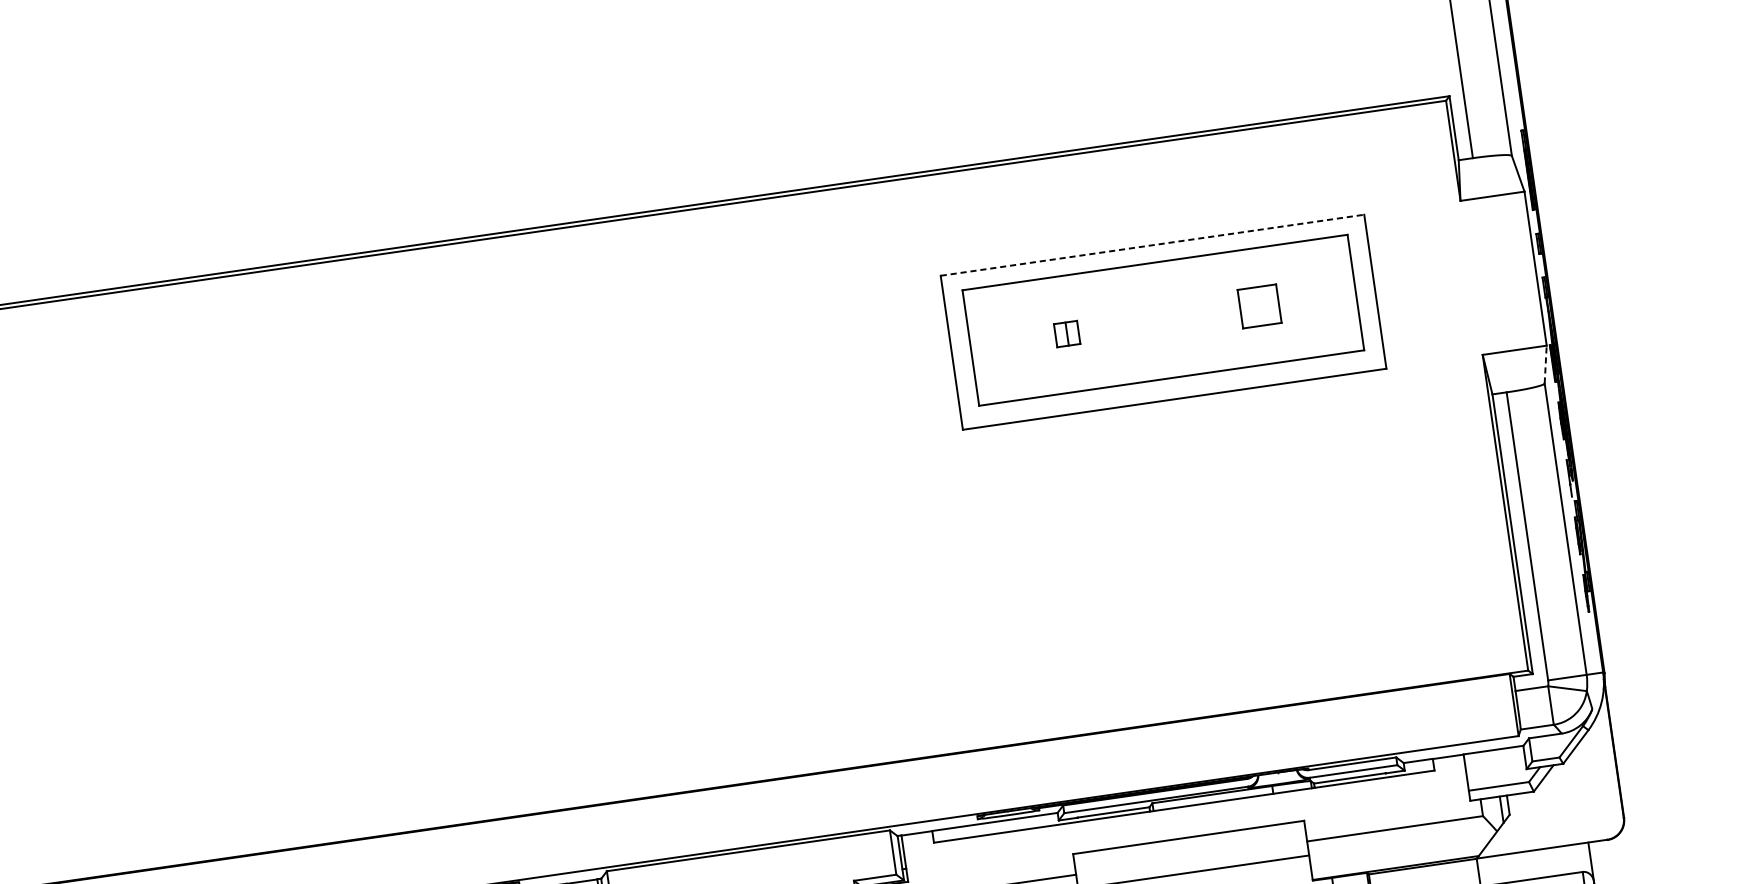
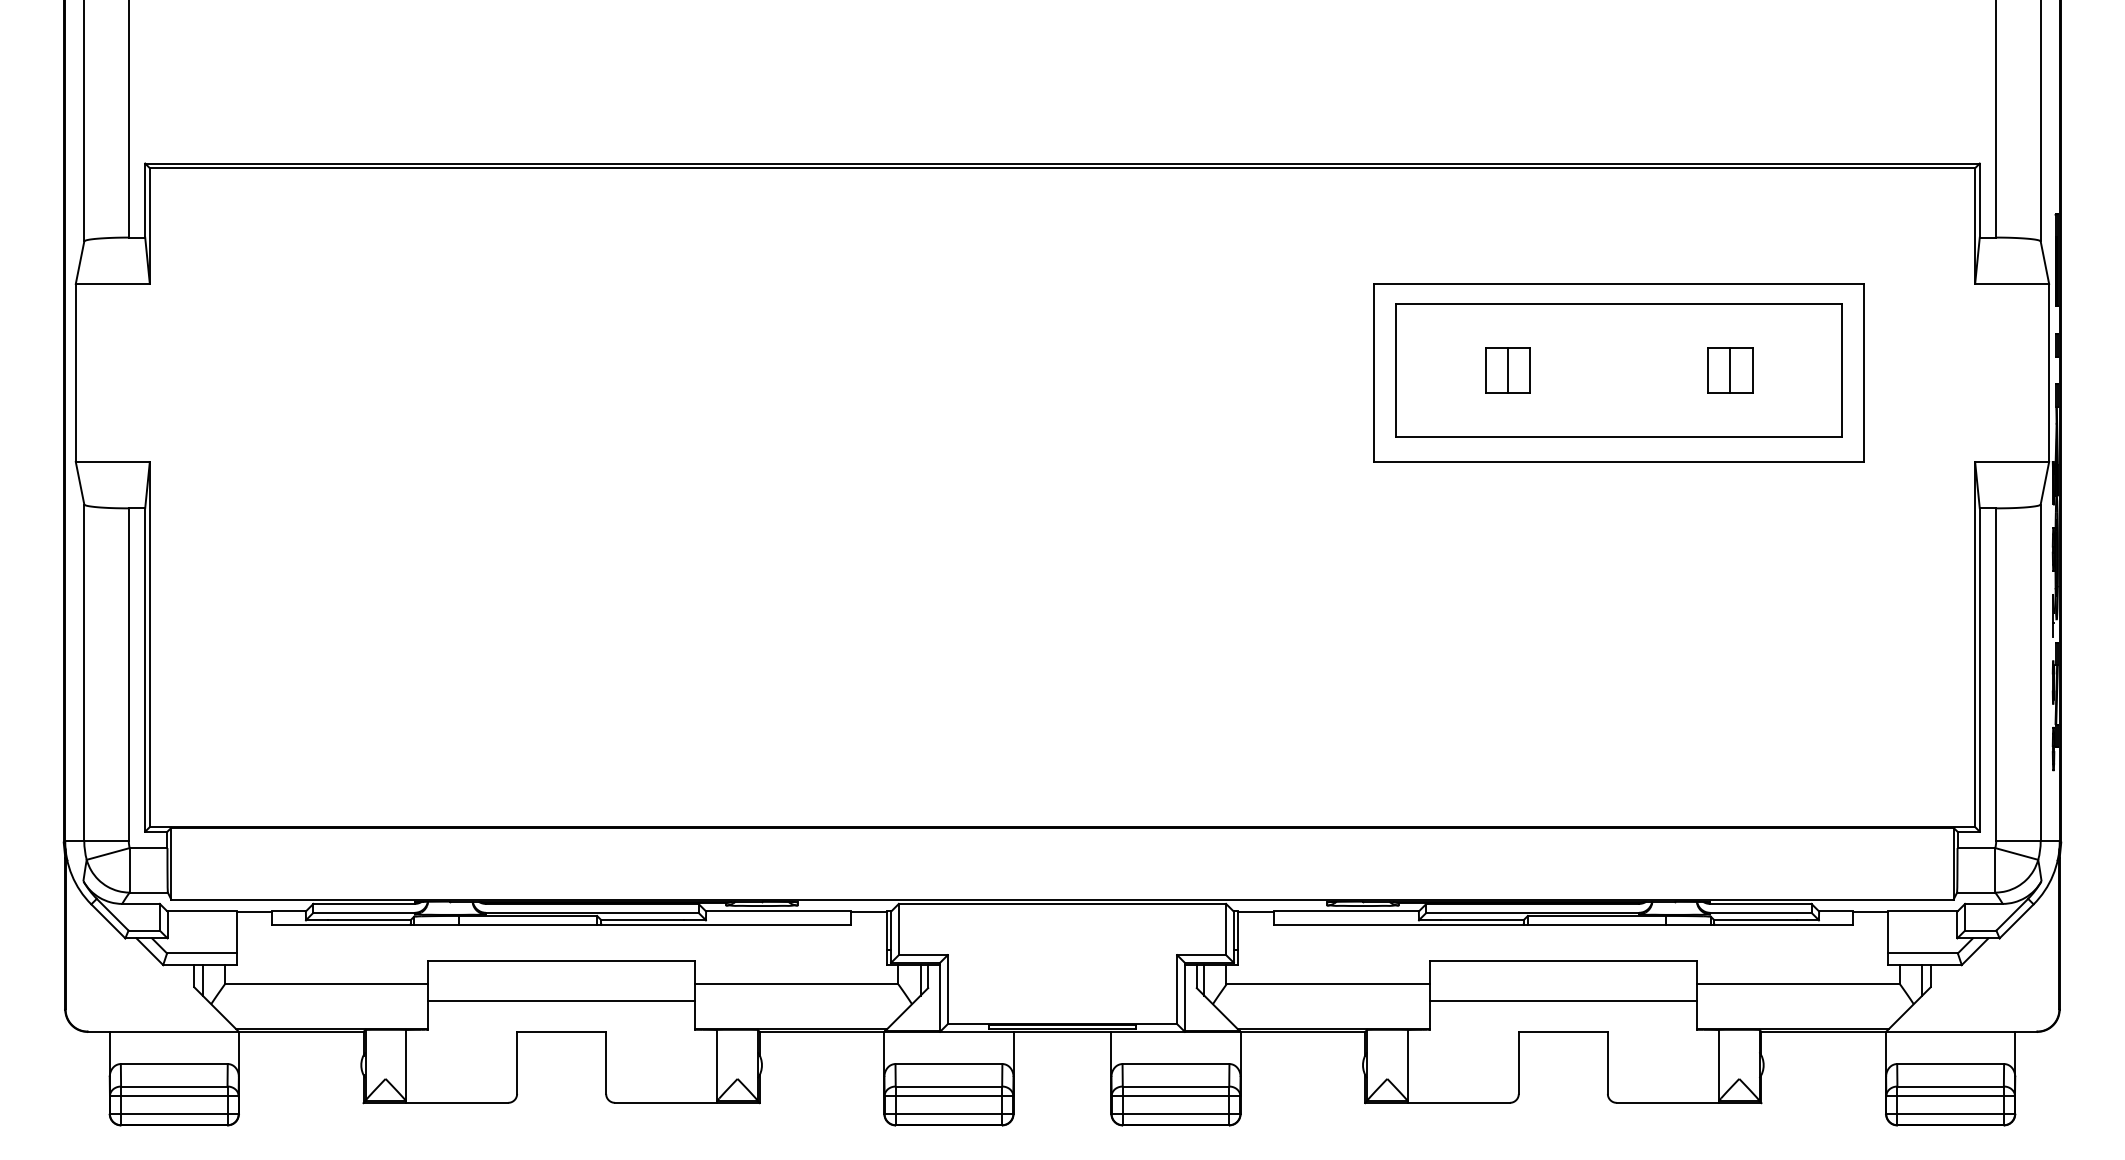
line: (1152, 244) -> (1618, 283), dashed -> solid
line: (1259, 306) -> (1730, 370), added
part: (1066, 334) -> (1507, 370), size x1.67
line: (1545, 364) -> (2044, 483), dashed -> solid

